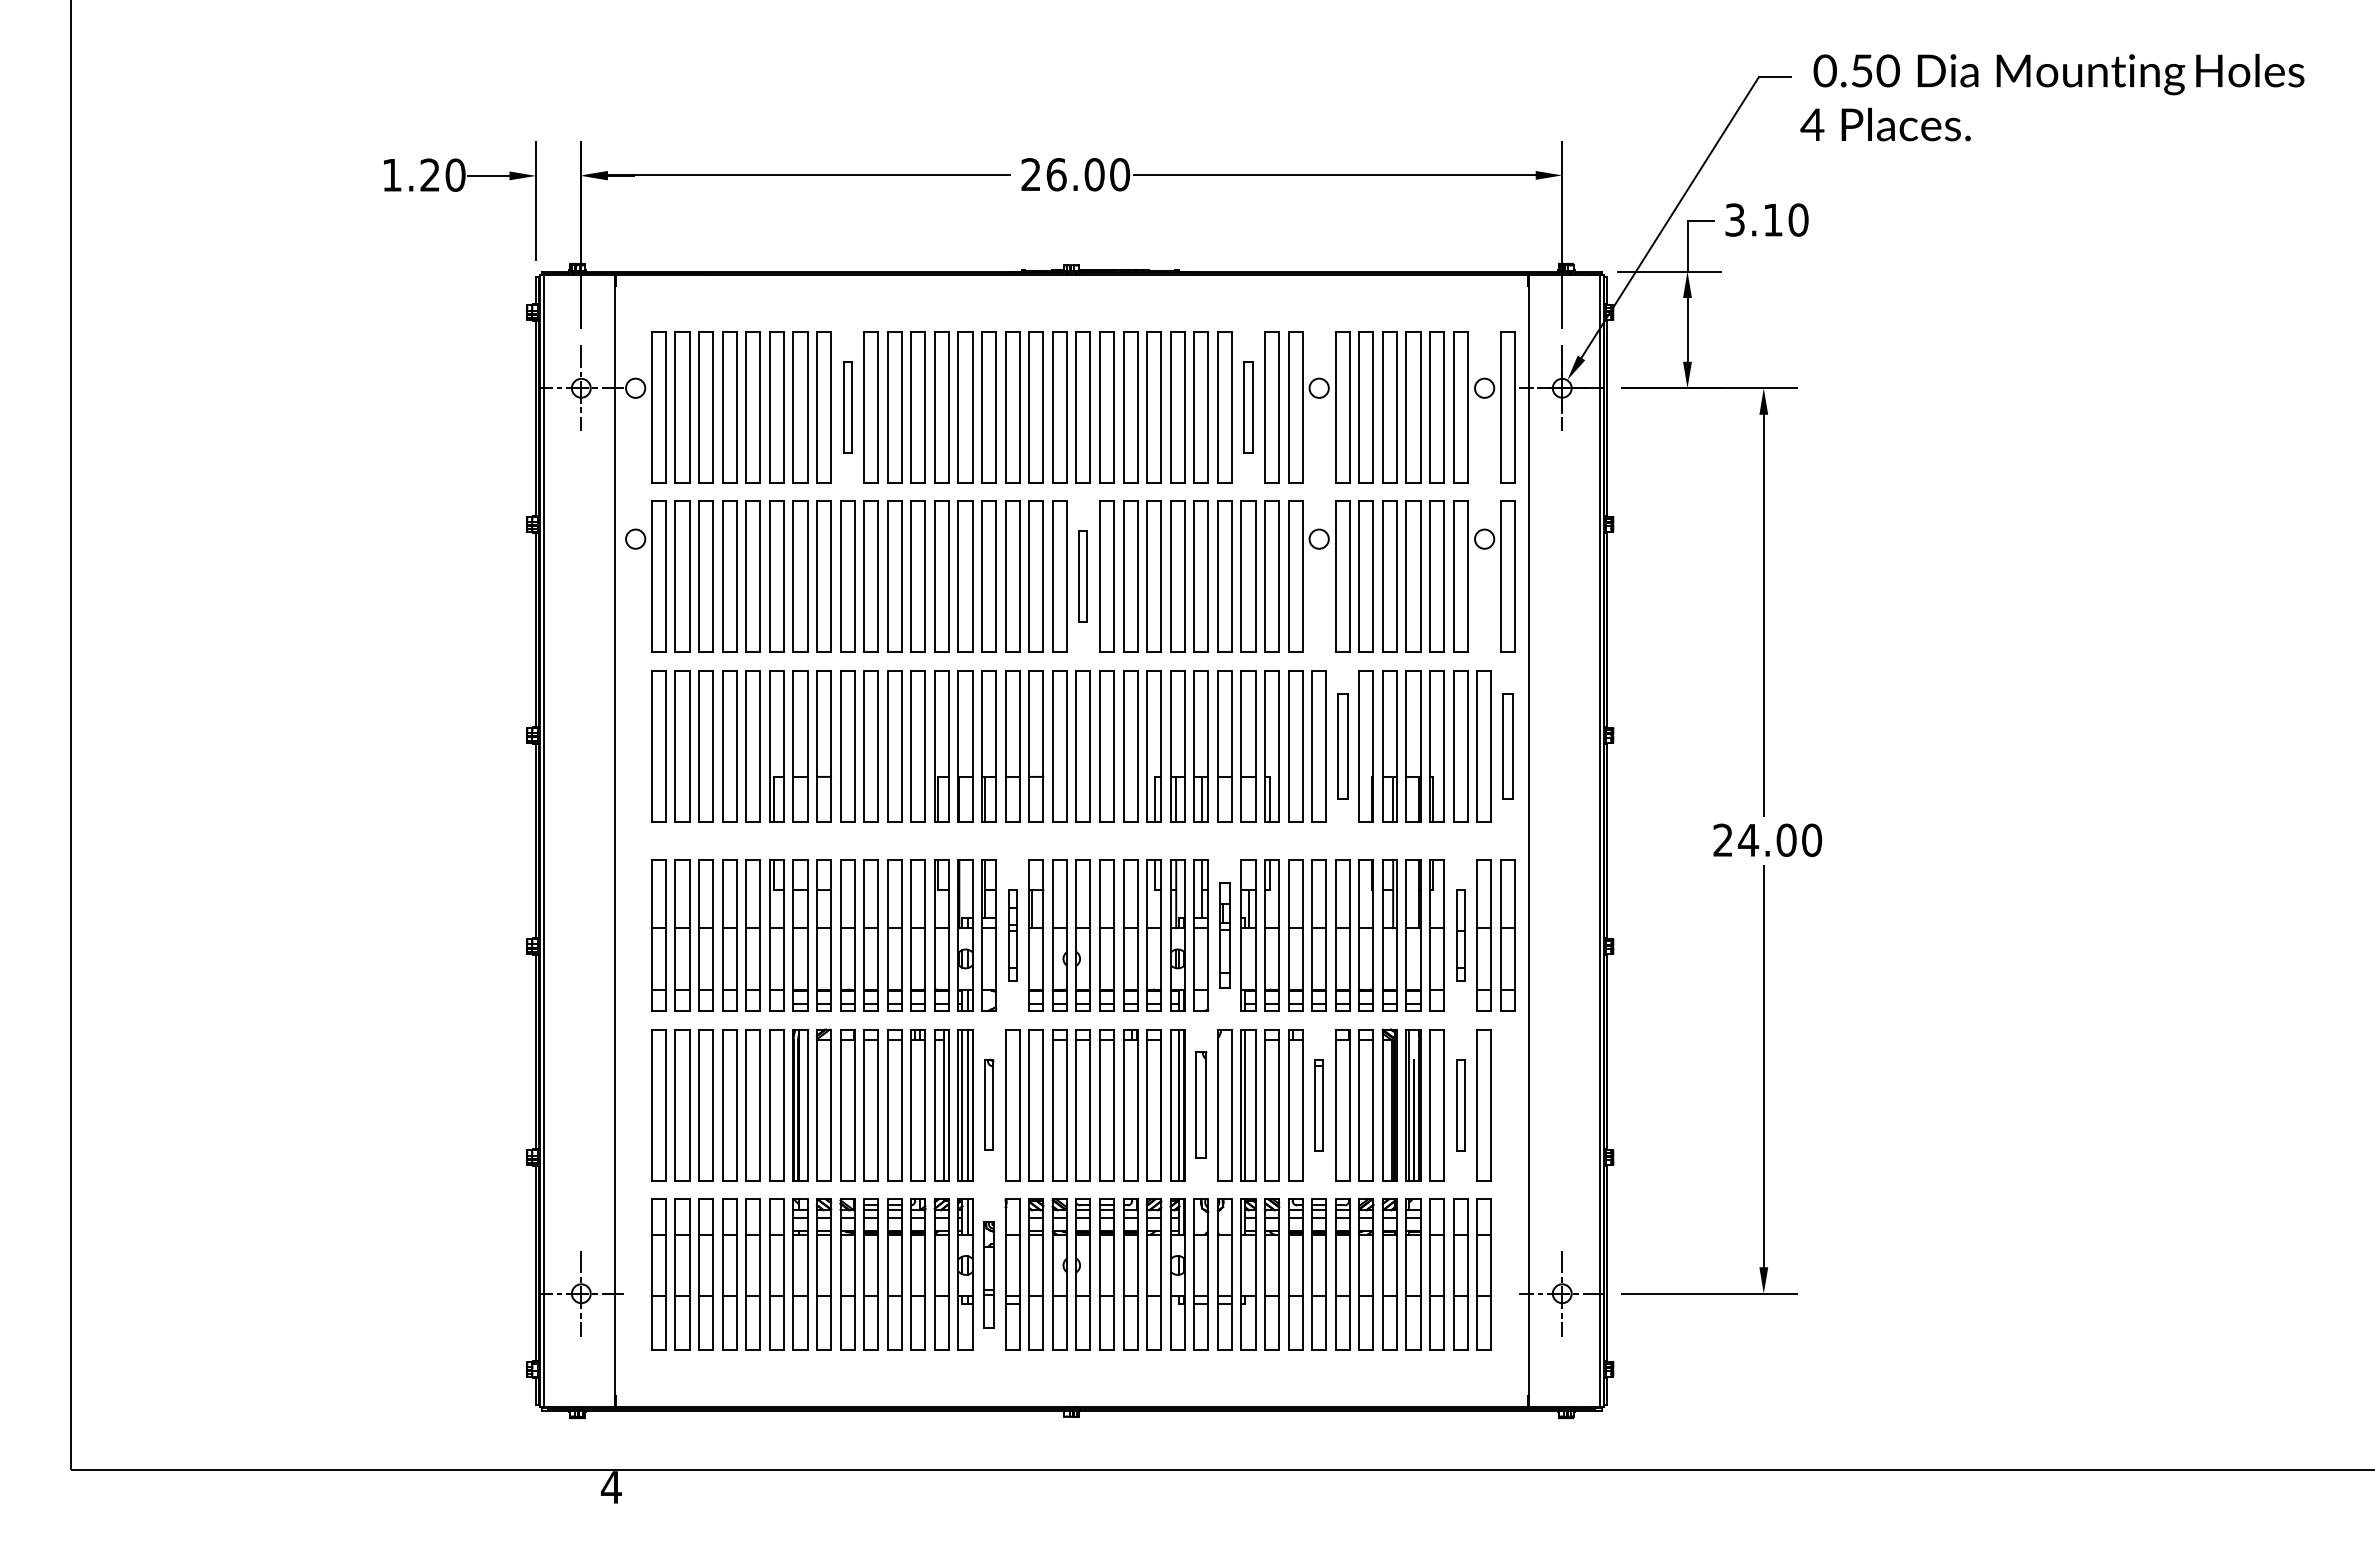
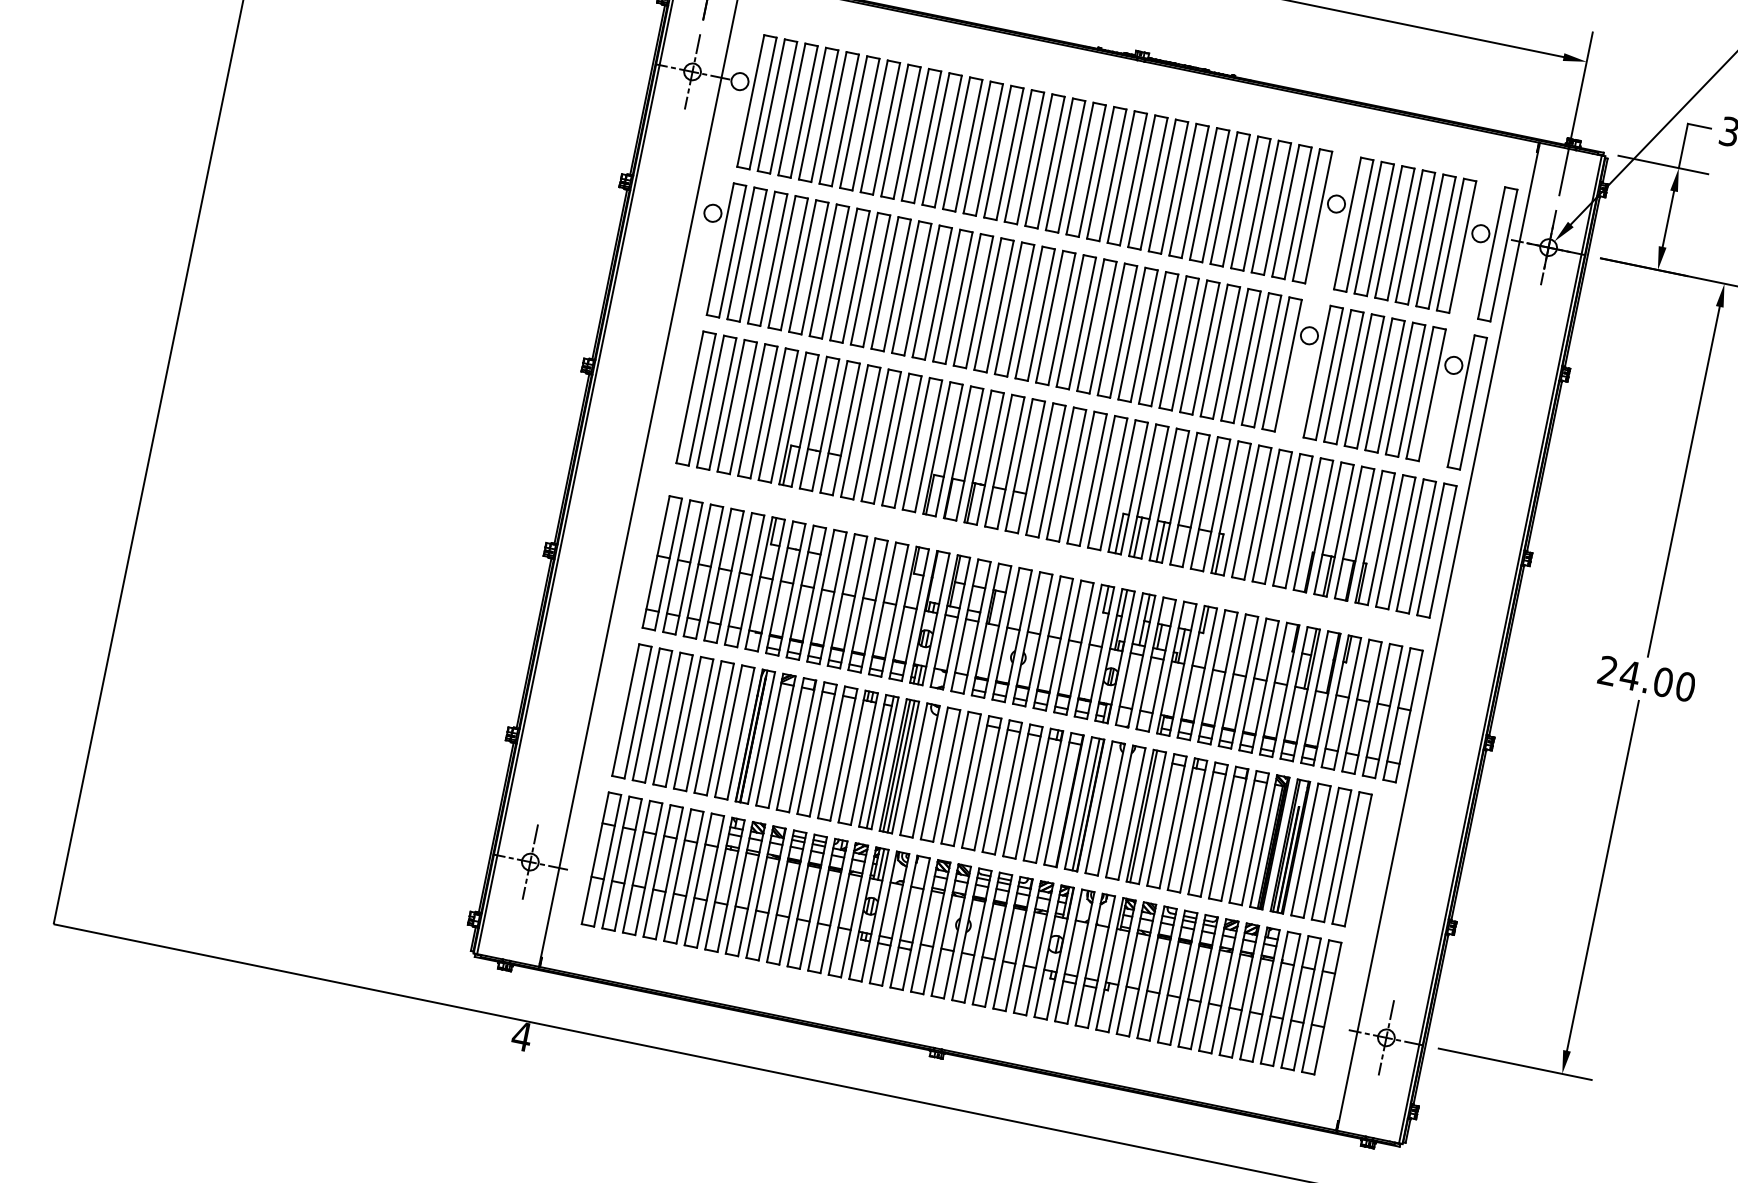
part: (847, 407) -> (921, 136), size x1.67
part: (1248, 407) -> (1271, 208), size x1.67
part: (1082, 576) -> (1096, 325), size x1.67
part: (1342, 746) -> (1292, 520), size x1.43
part: (1507, 746) -> (1436, 550), size x1.43
part: (1012, 935) -> (970, 626), size x1.67
part: (1224, 935) -> (1155, 664), size x1.43
part: (1460, 935) -> (1361, 706), size x1.67
part: (989, 1104) -> (920, 770), size x1.67
part: (1201, 1104) -> (1105, 808), size x1.43
part: (1318, 1105) -> (1207, 829), size x1.67
part: (1460, 1105) -> (1331, 855), size x1.67
part: (989, 1274) -> (890, 918), size x1.43

